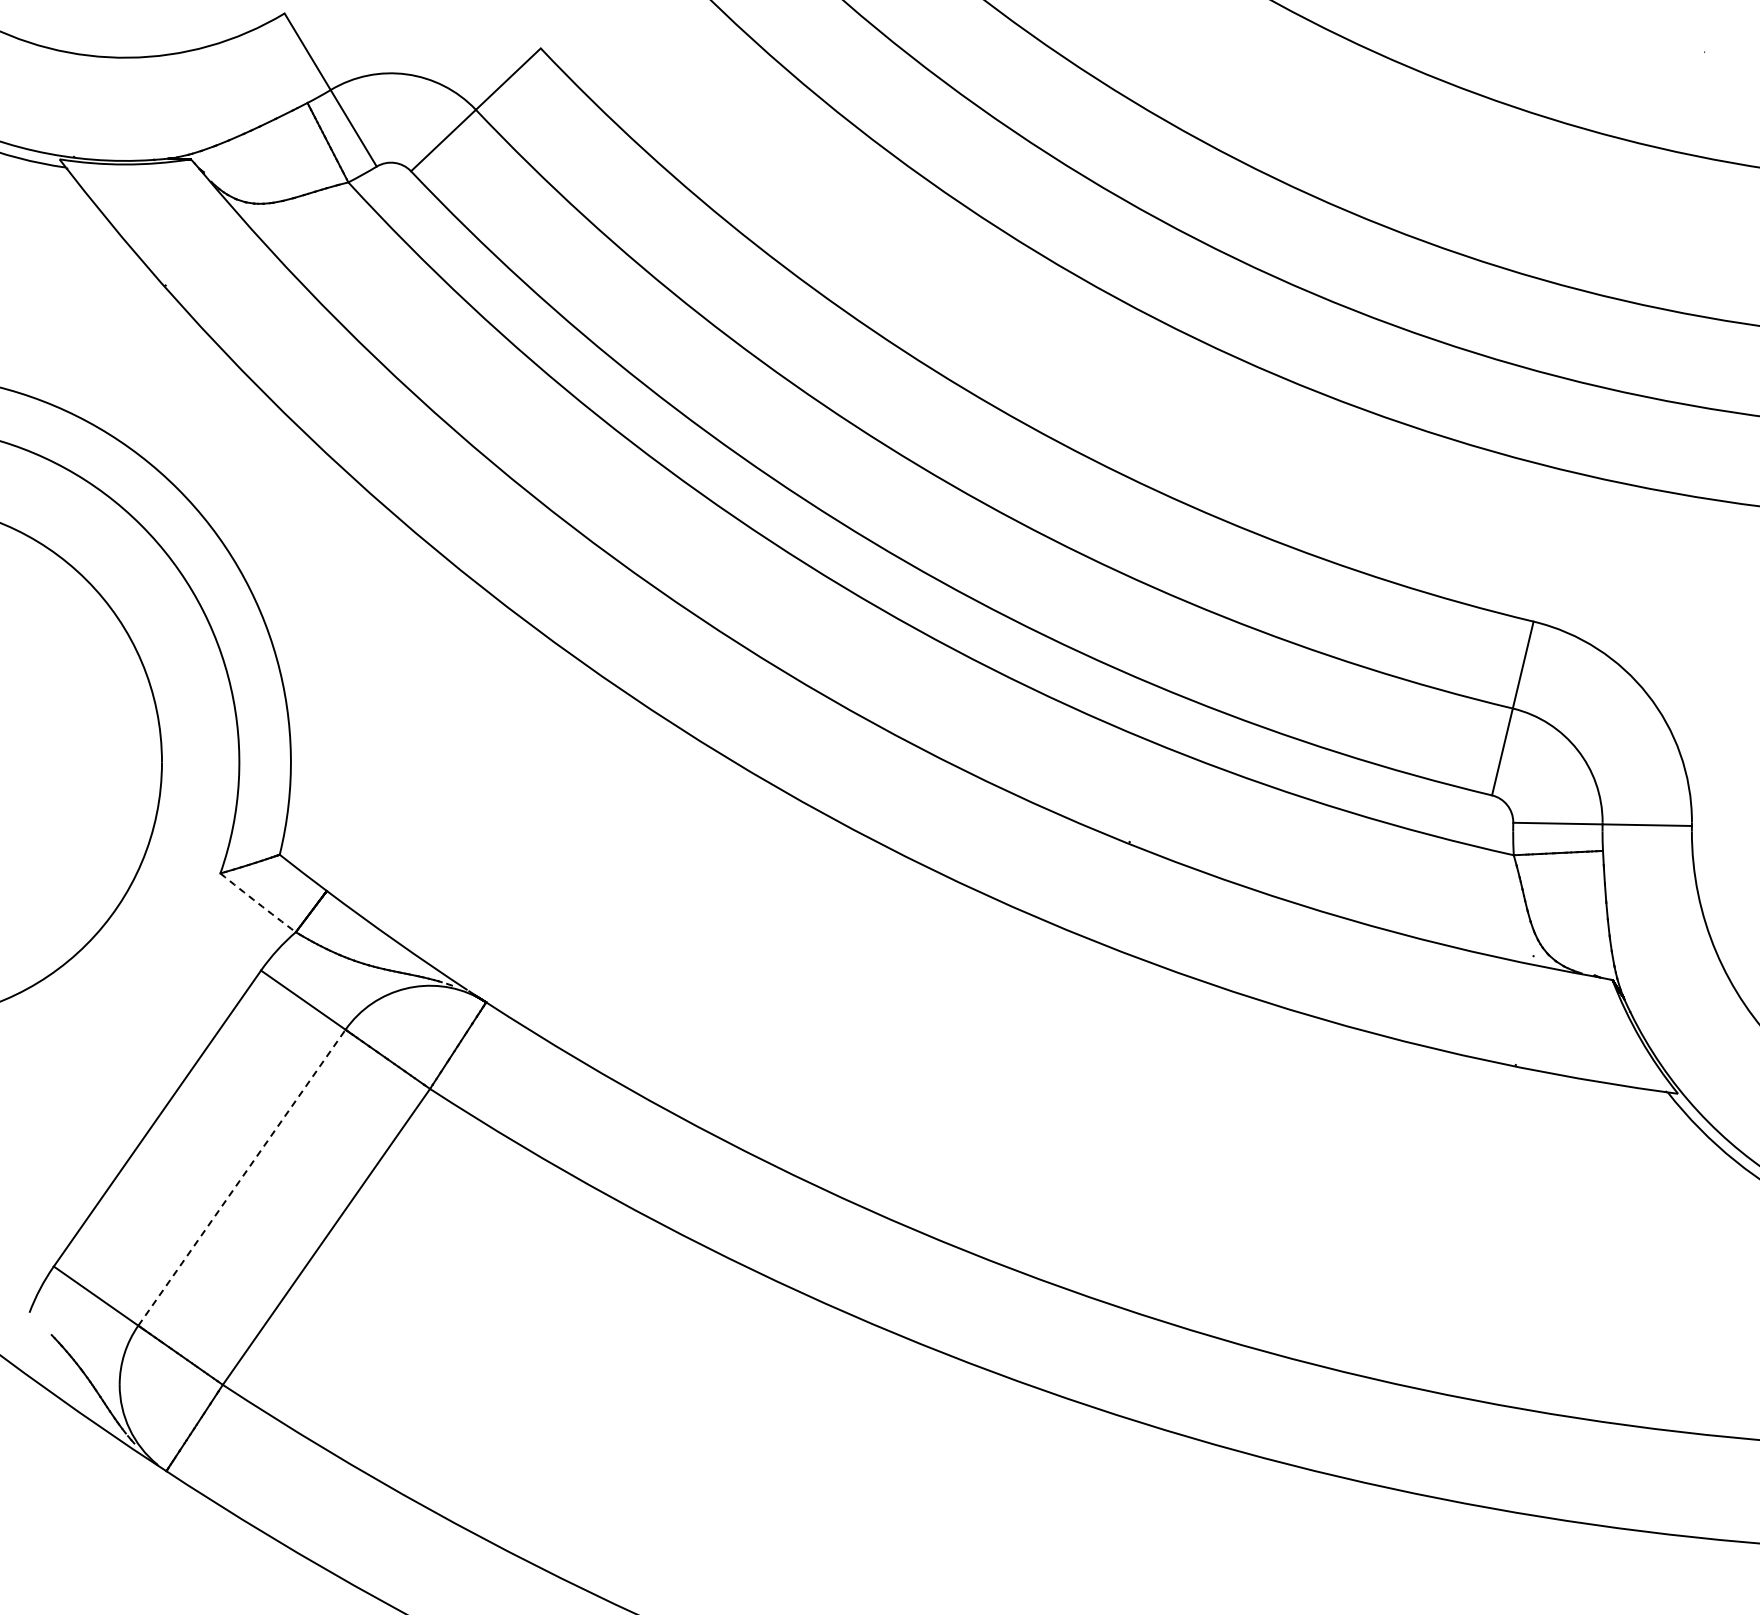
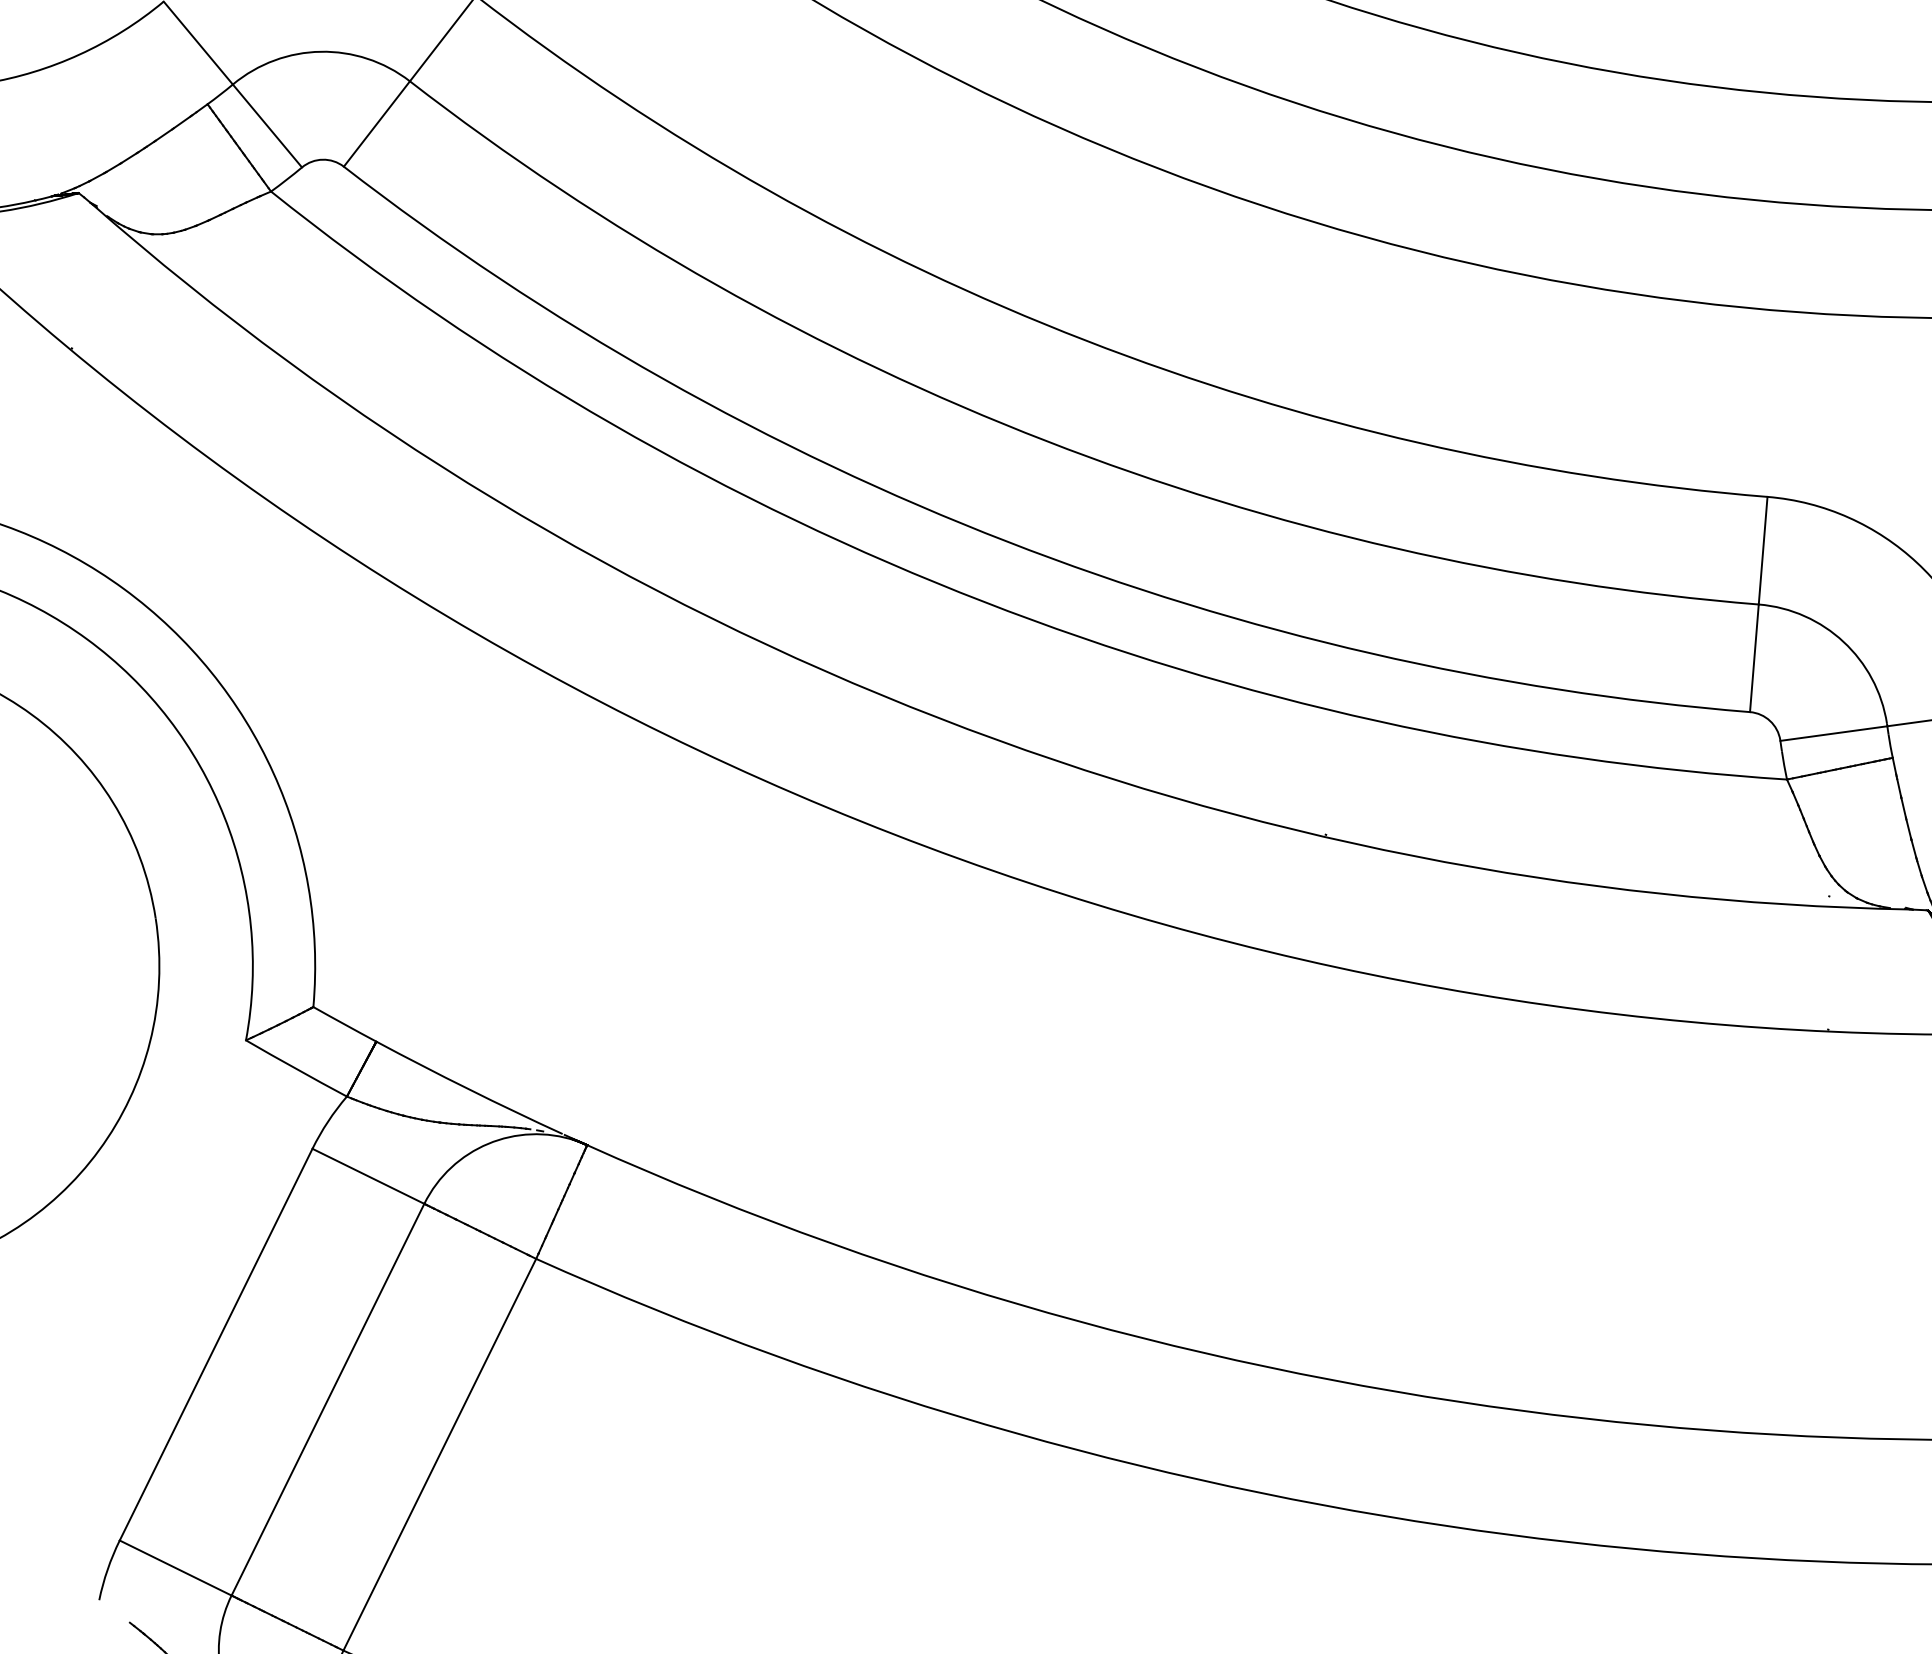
arc: (257, 903) -> (295, 1069), dashed -> solid
line: (241, 1177) -> (327, 1399), dashed -> solid

